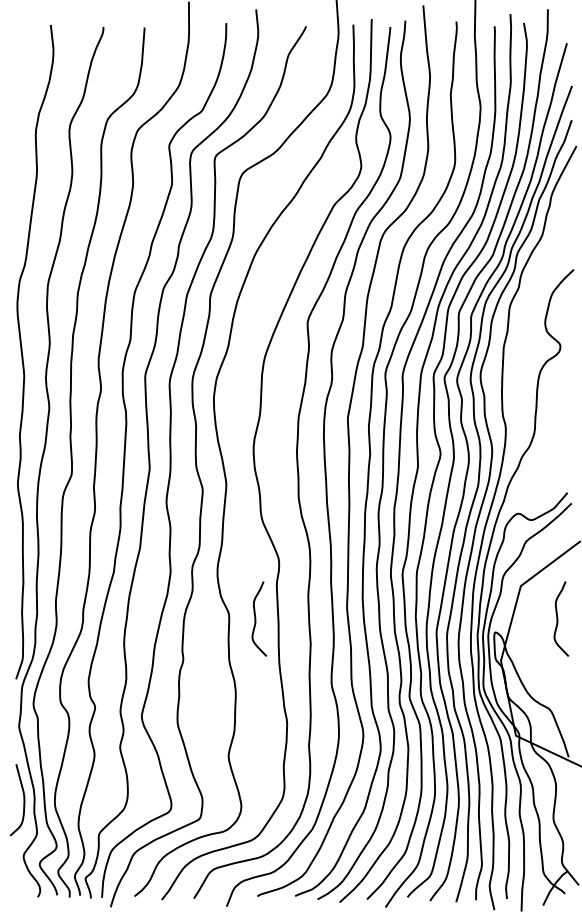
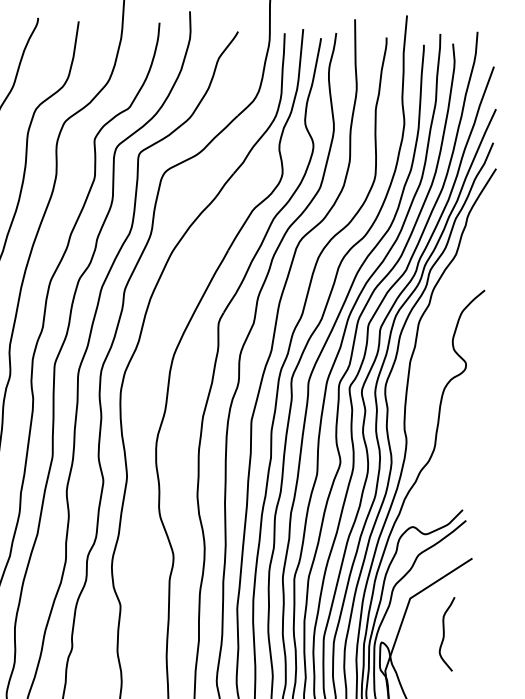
curve: (256, 618) -> (147, 611), removed

